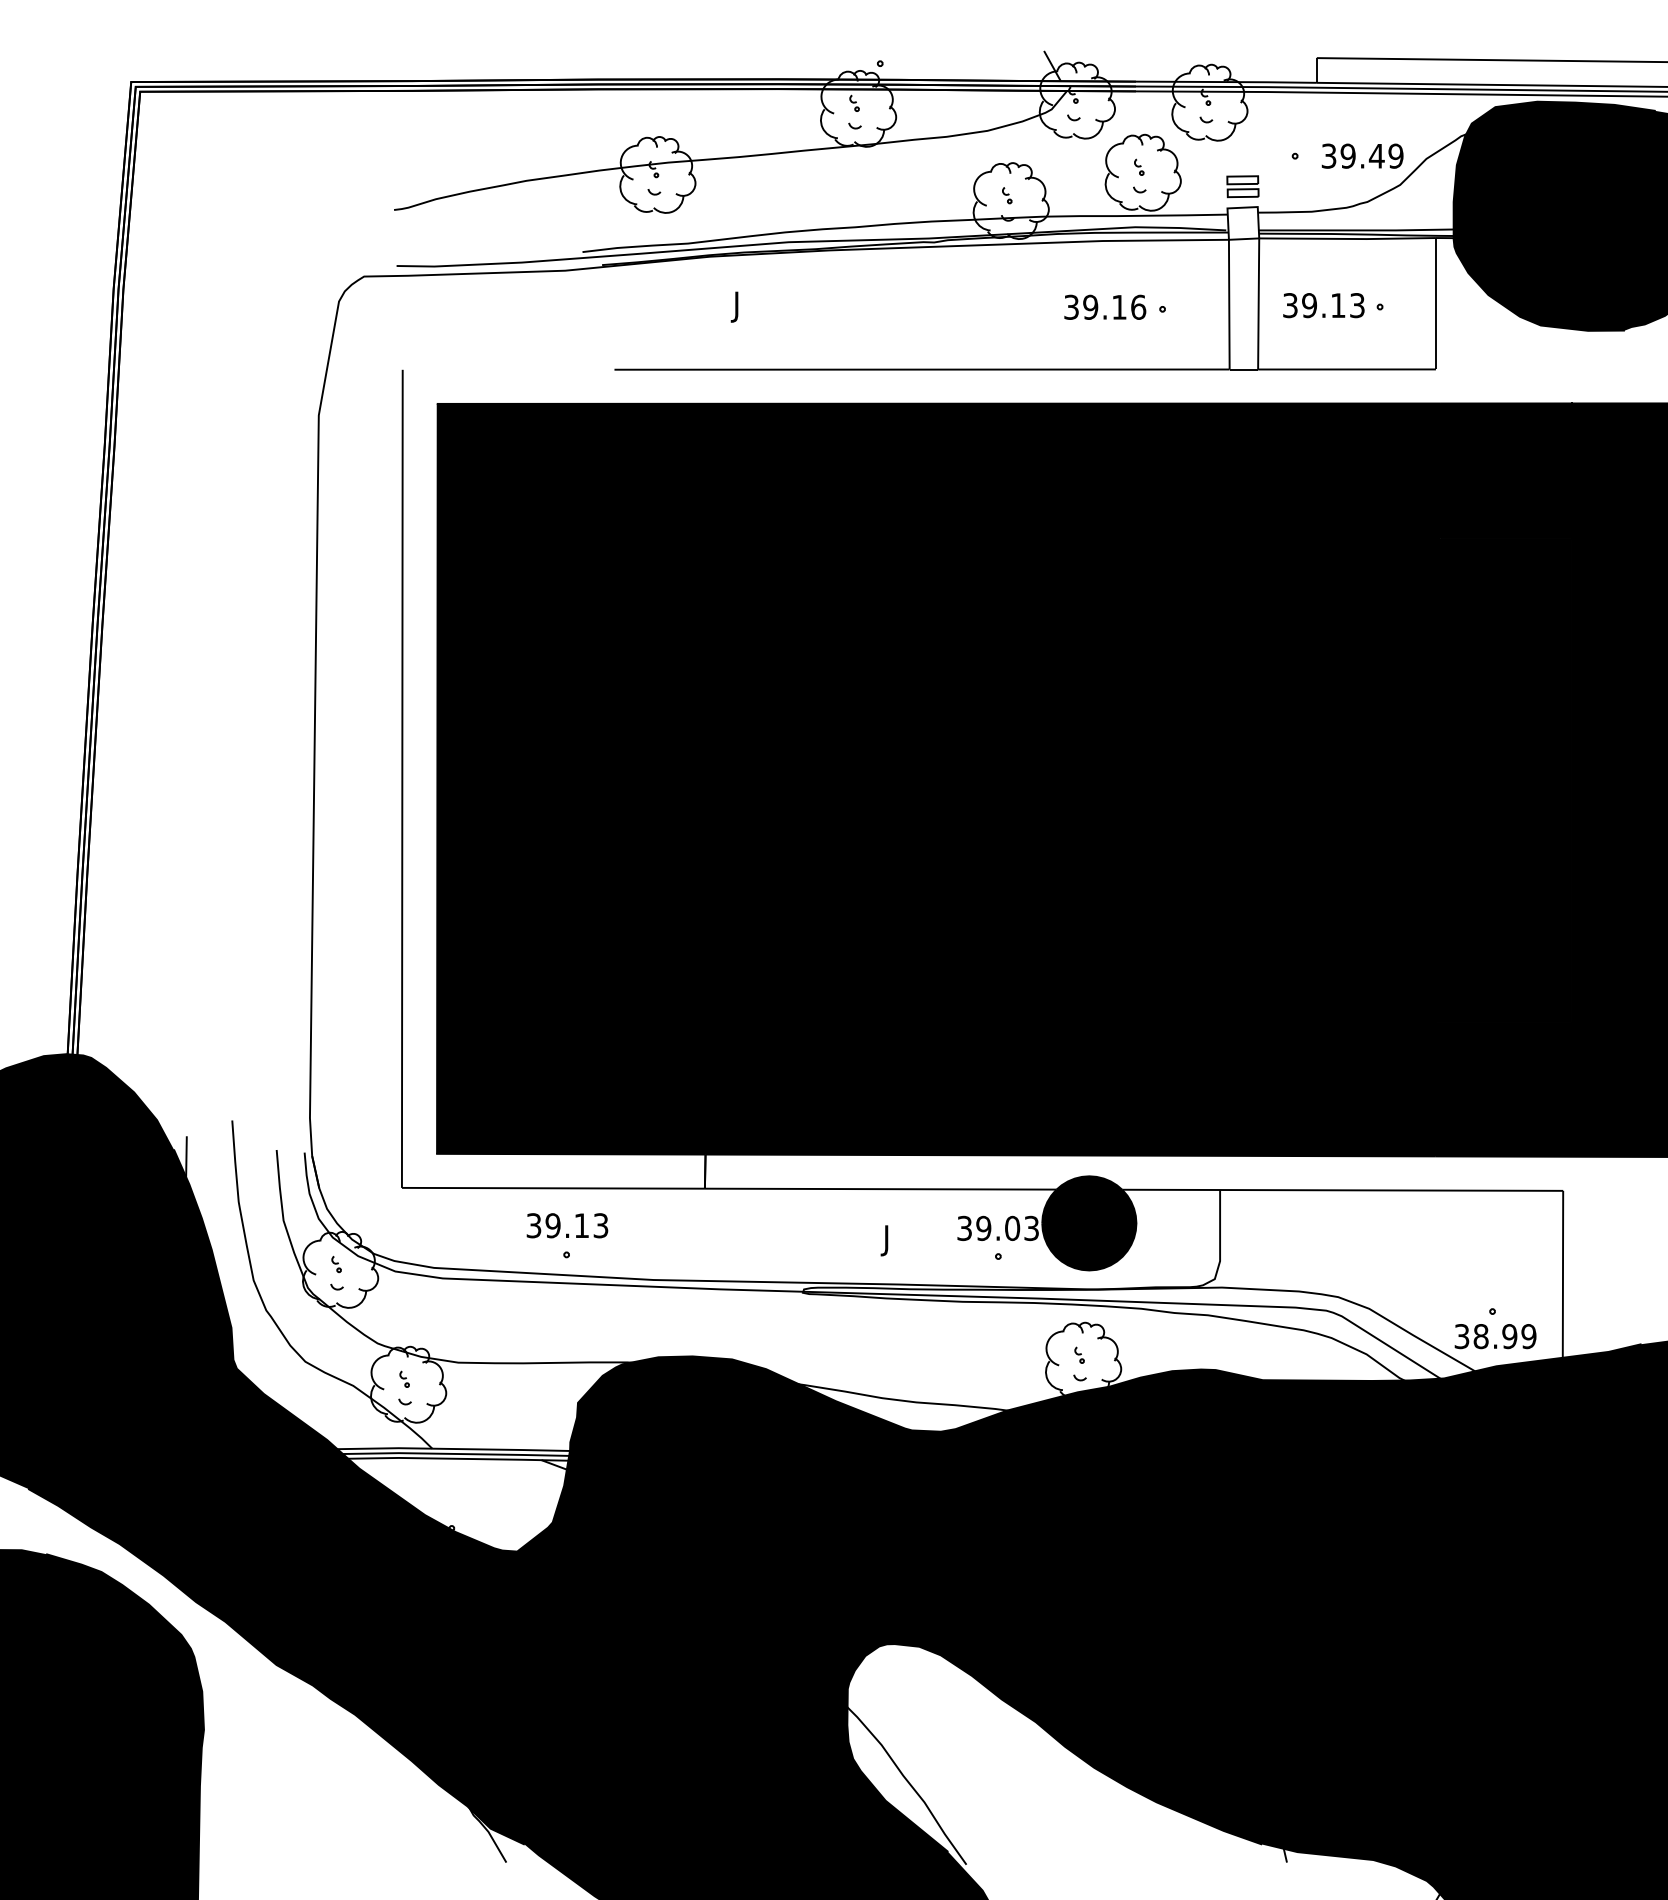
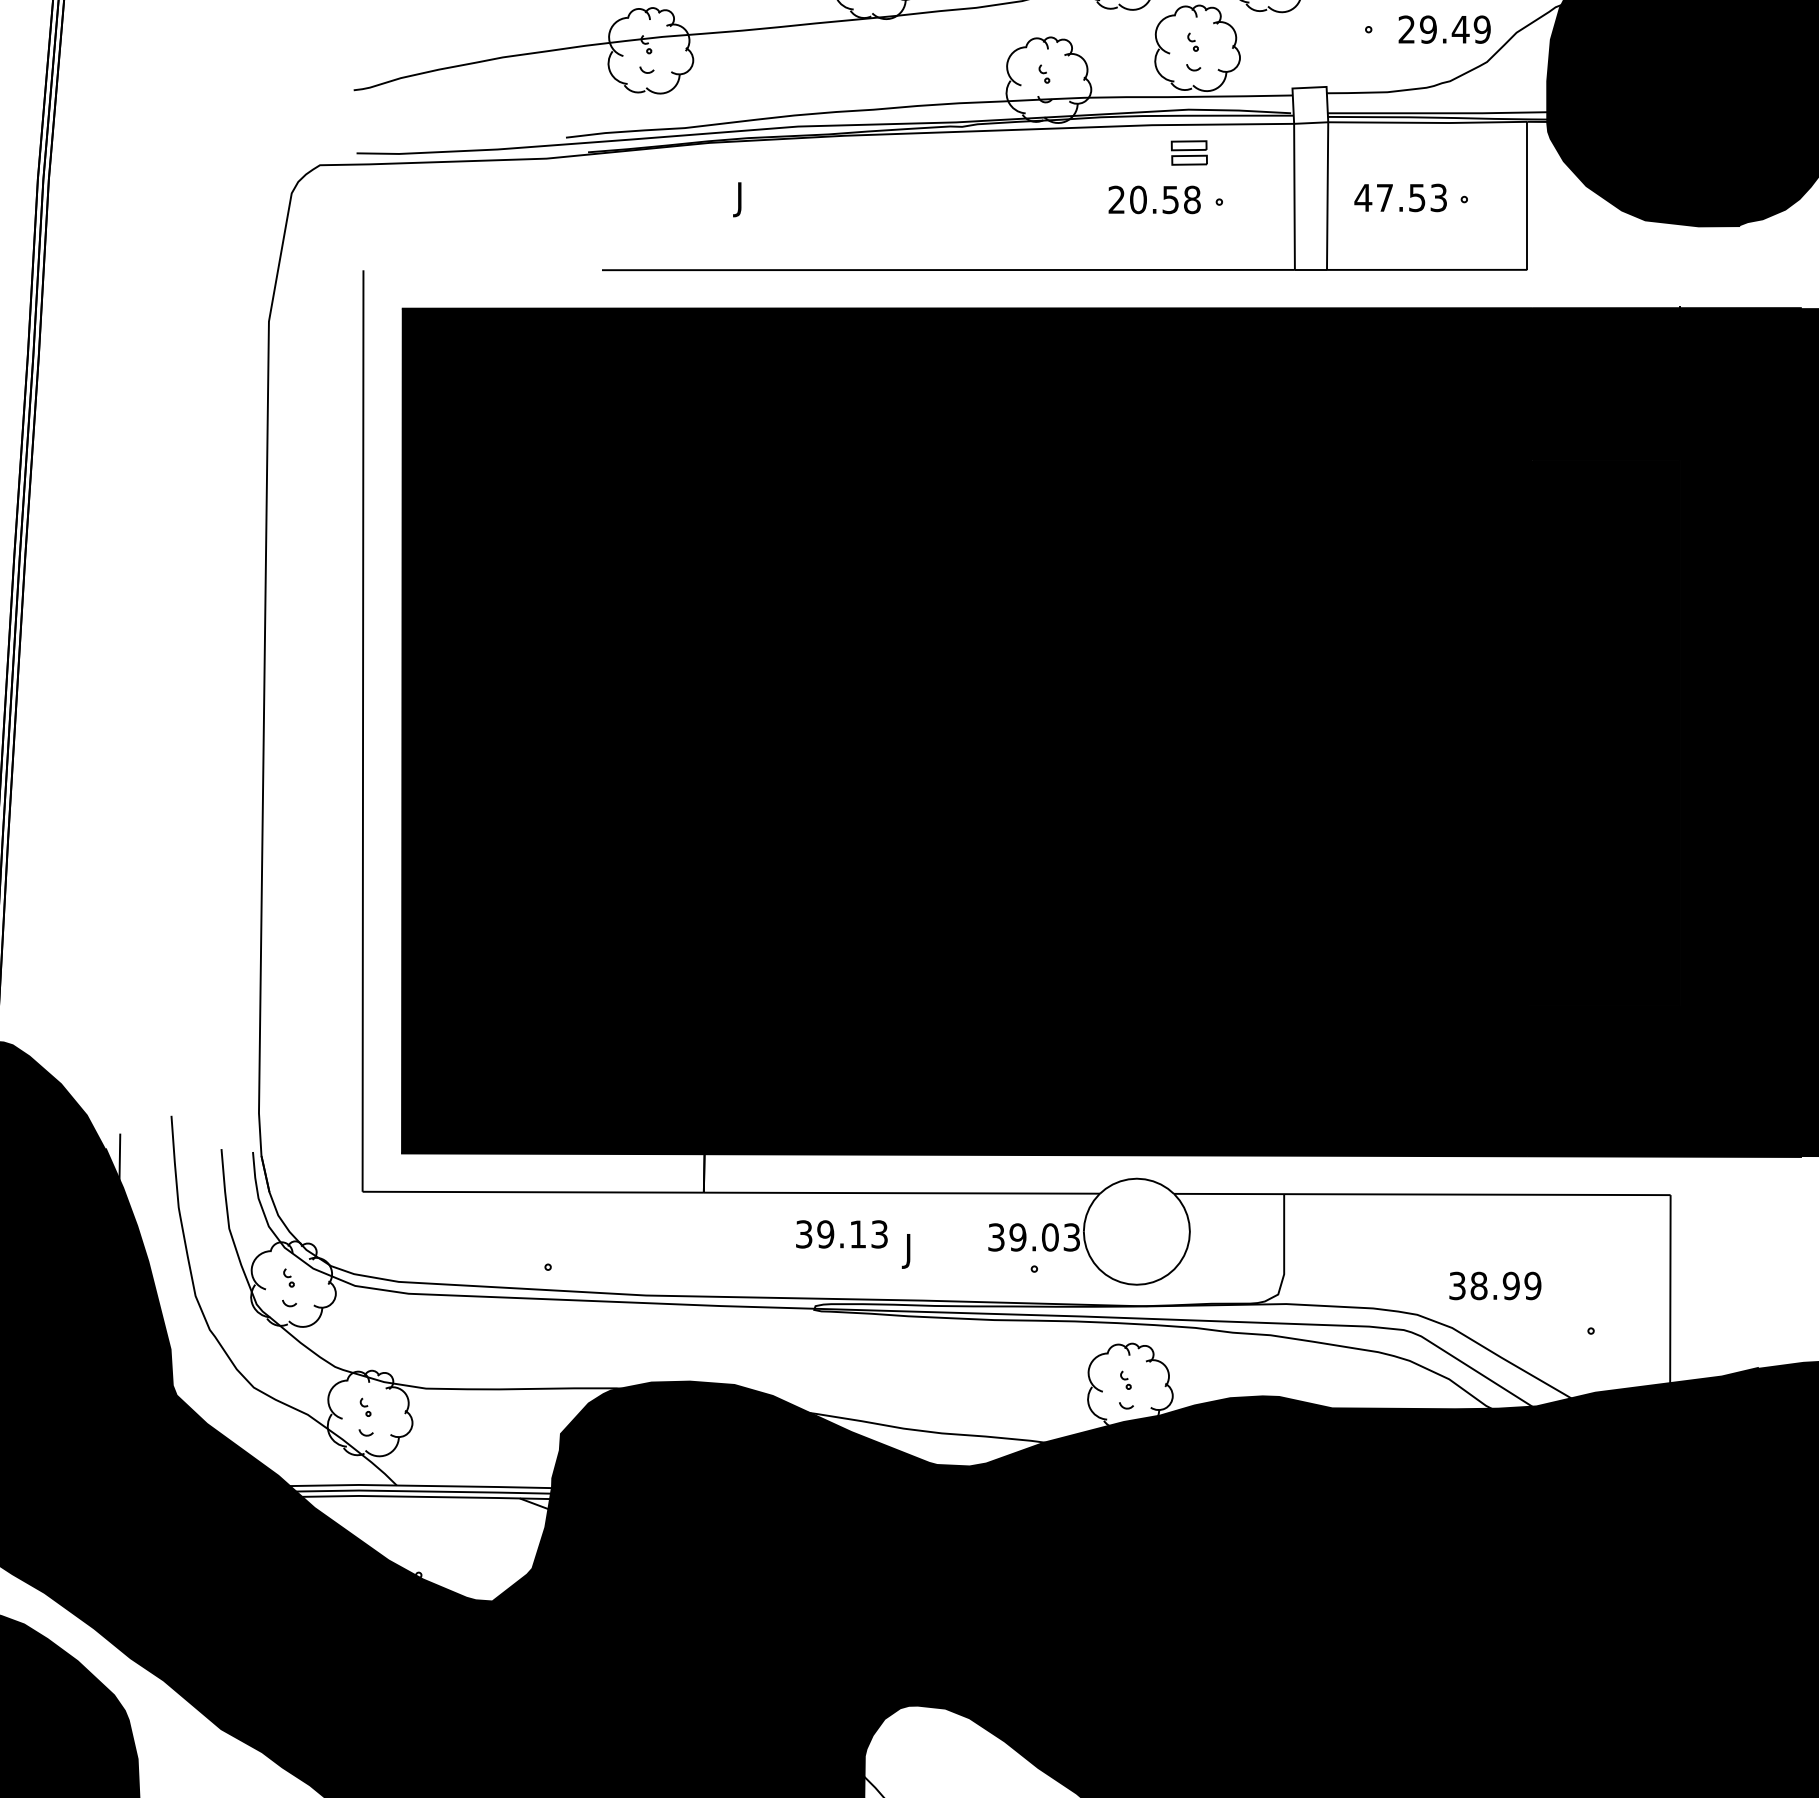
text: (1328, 155) -> (1406, 28), 39.49 -> 29.49
part: (1242, 186) -> (1188, 152), moved
text: (1313, 305) -> (1389, 197), 39.13 -> 47.53
text: (1105, 306) -> (1155, 198), 39.16 -> 20.58
fill: (1089, 1223) -> (1137, 1231), removed
text: (567, 1225) -> (841, 1234), moved
text: (1495, 1336) -> (1495, 1285), moved

